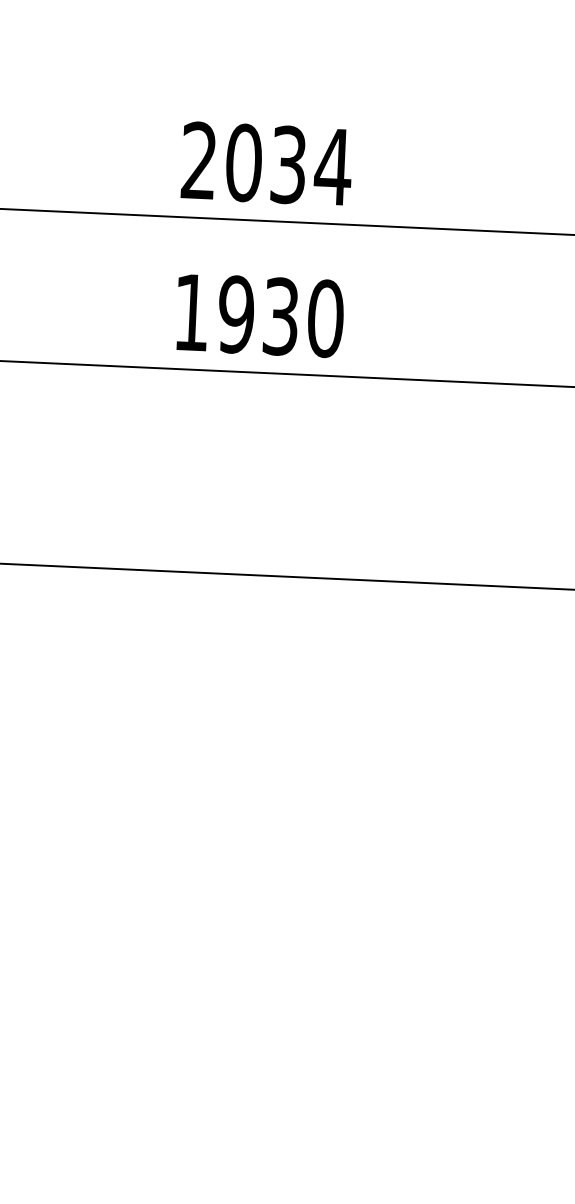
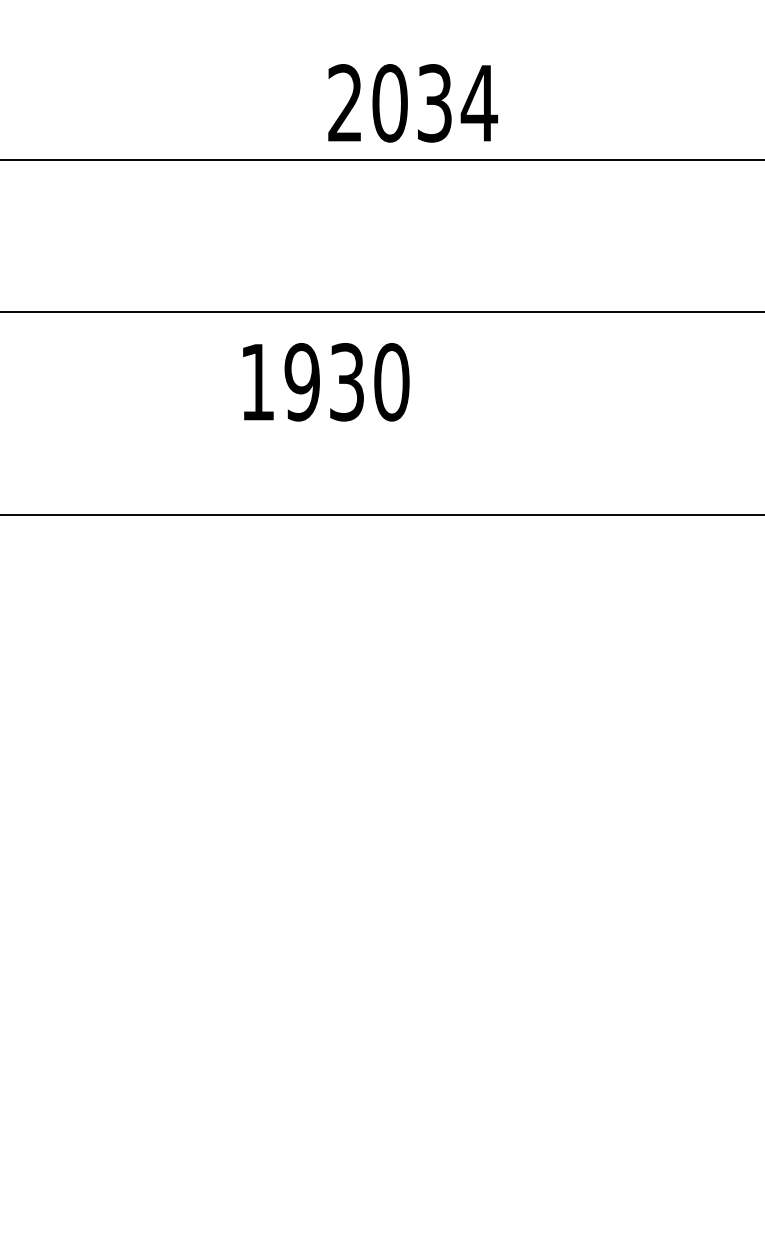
text: (266, 164) -> (412, 103), moved
text: (260, 316) -> (326, 382), moved

